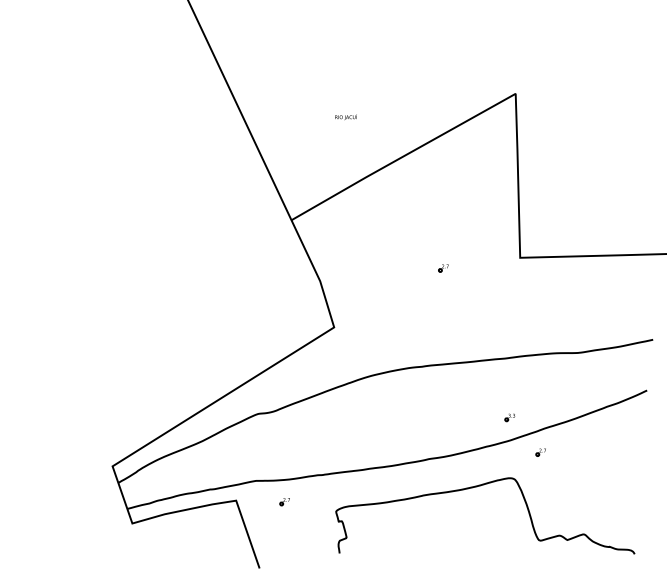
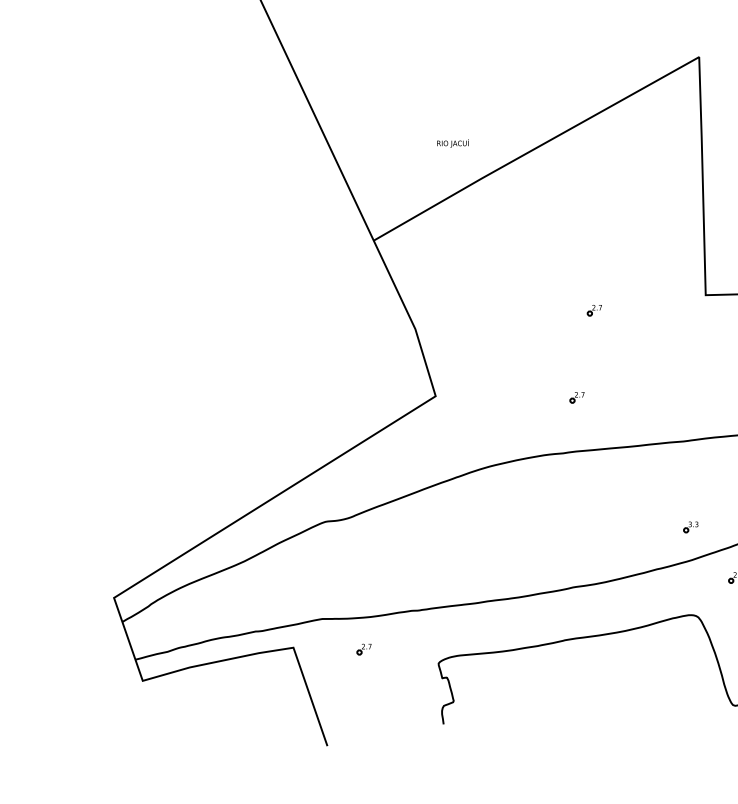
text: (345, 117) -> (452, 143), moved
part: (431, 328) -> (576, 397), added

